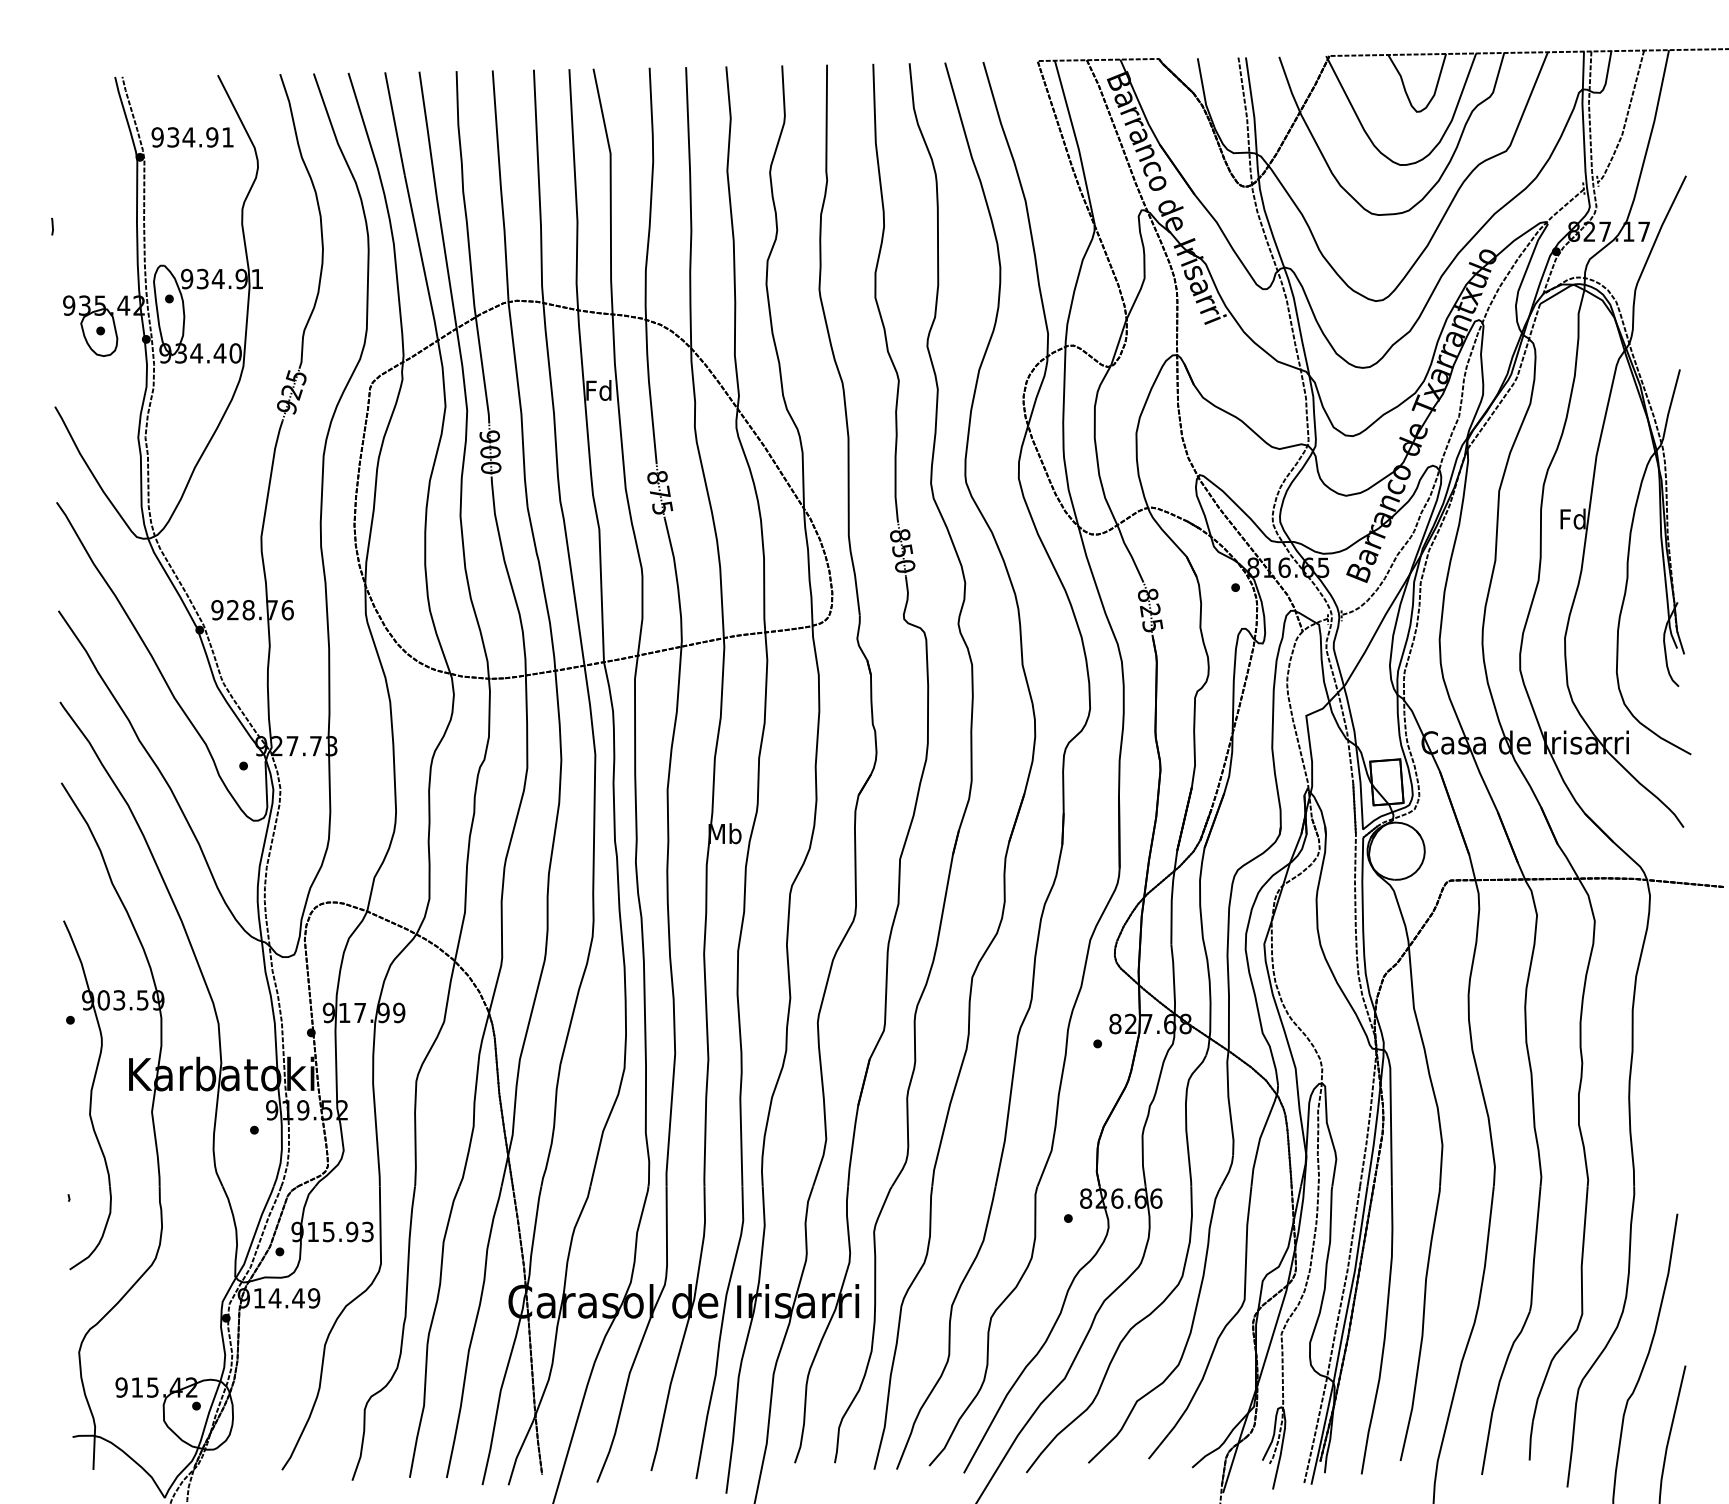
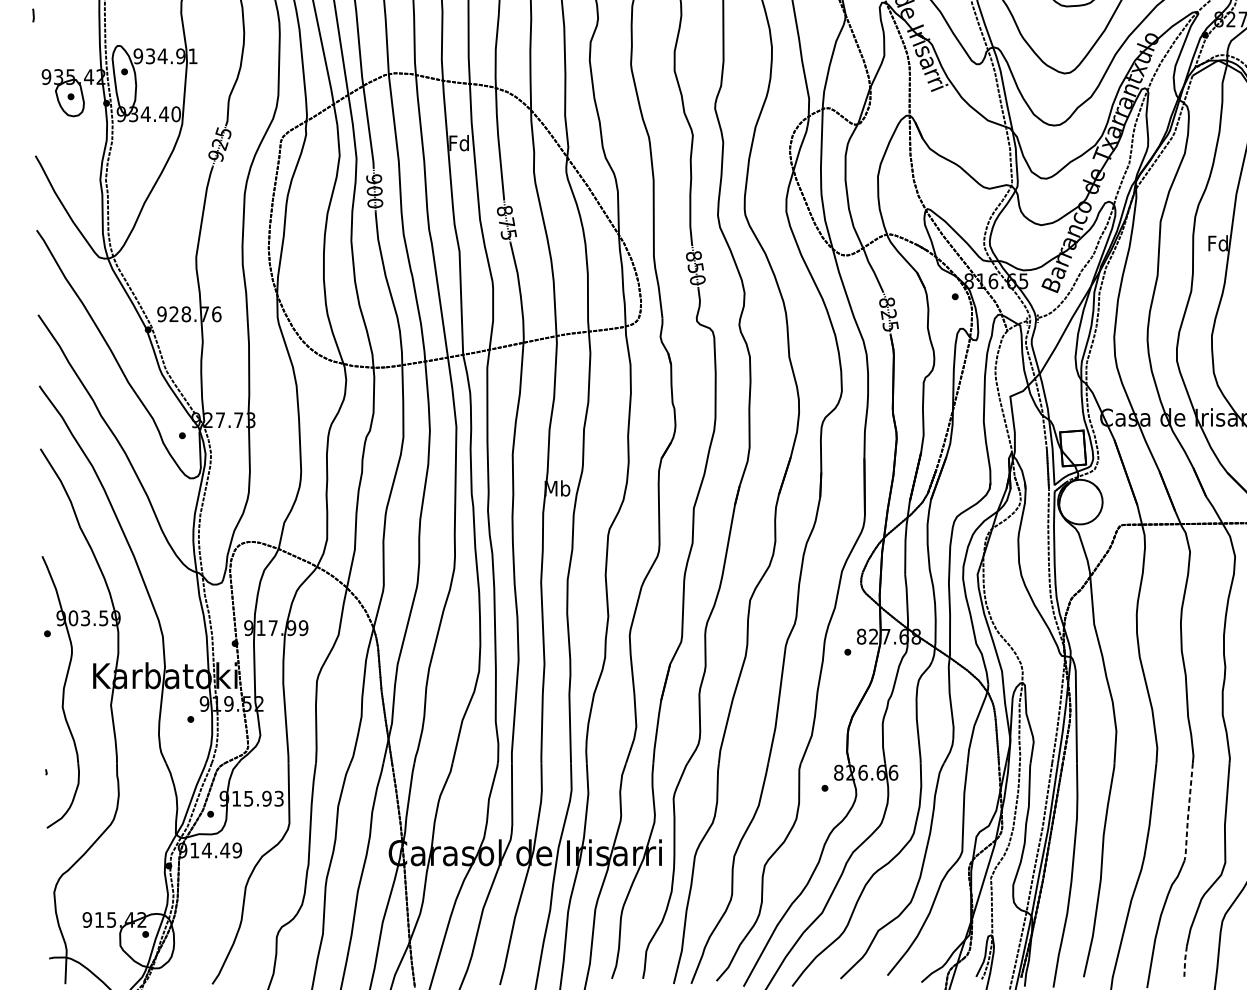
line: (1534, 1250) -> (1188, 813), solid -> dashed
line: (1530, 1440) -> (1185, 961), solid -> dashed

